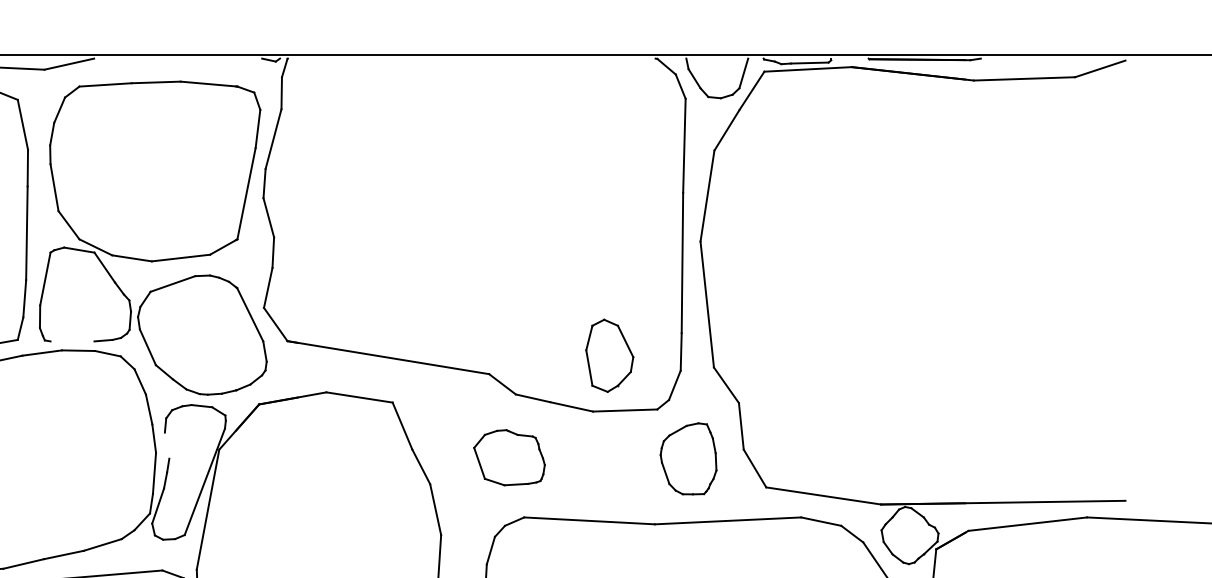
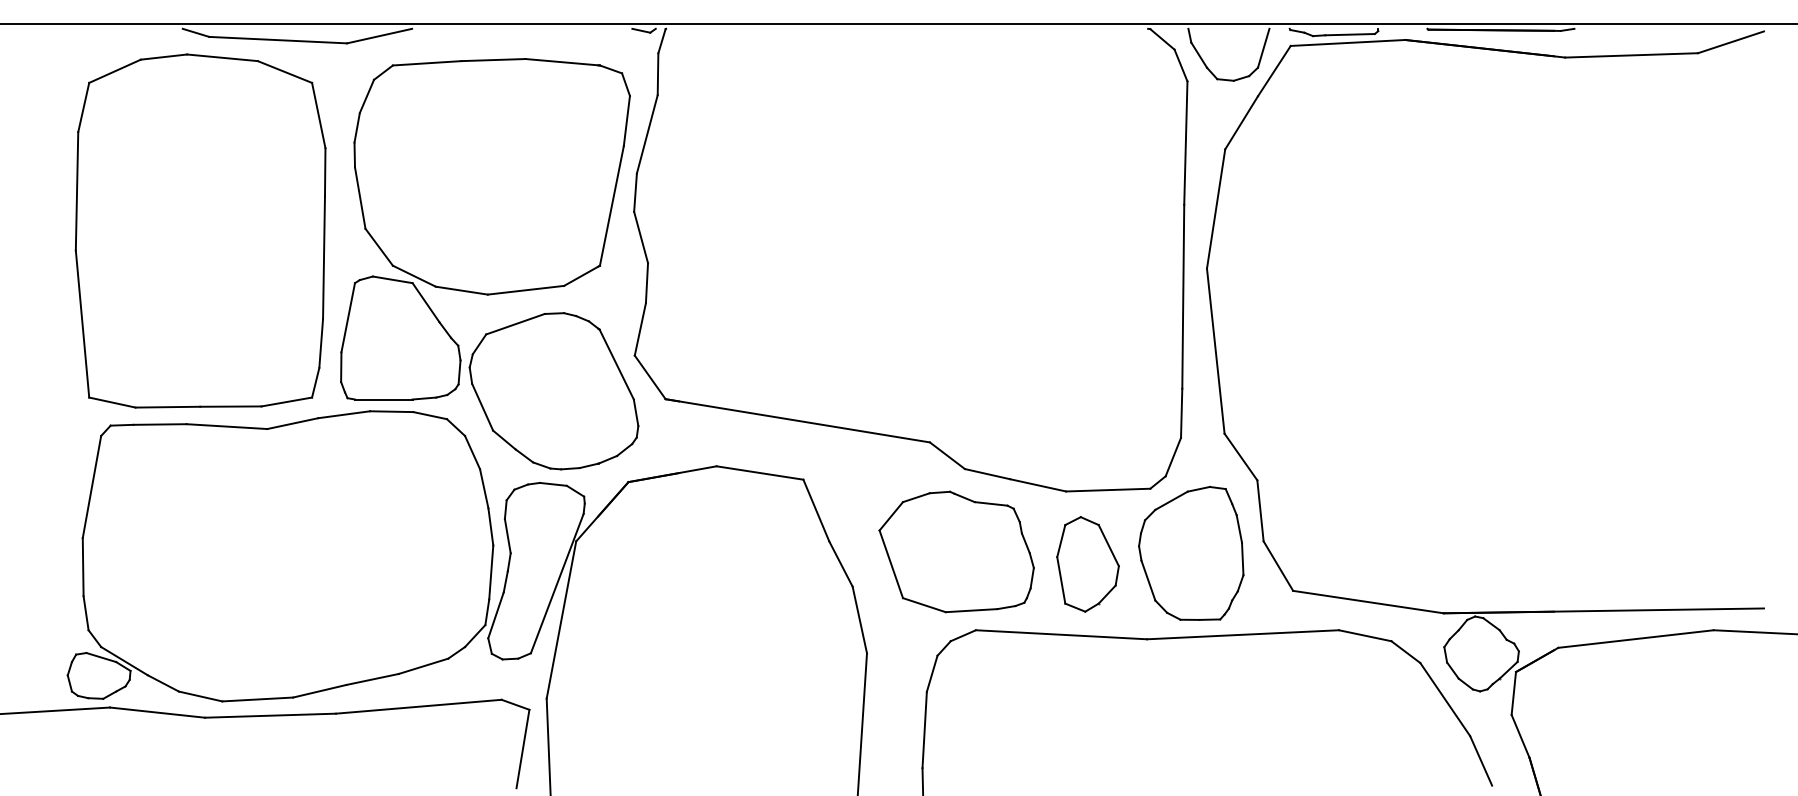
line: (72, 341) -> (383, 399), added
part: (609, 355) -> (1087, 564), moved
line: (166, 445) -> (507, 536), added
part: (509, 457) -> (956, 551), size x1.67
part: (688, 458) -> (1191, 553), size x1.43

